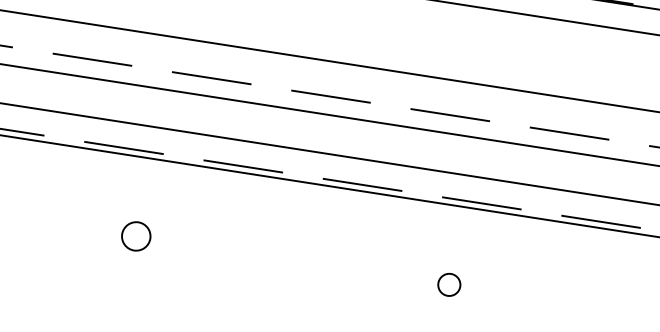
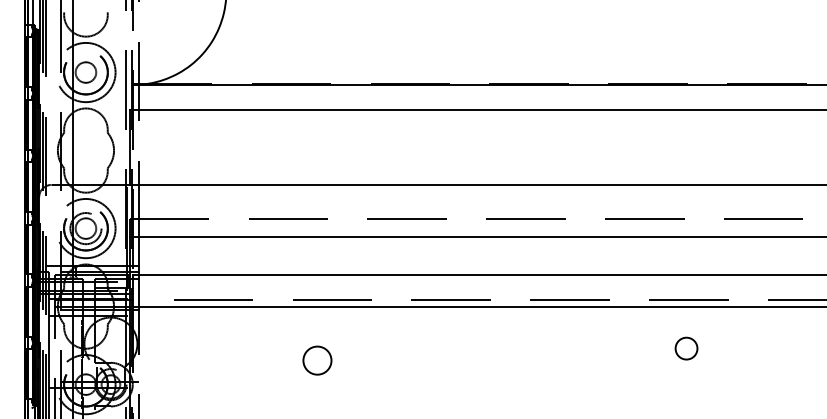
circle: (136, 236) -> (317, 360), moved
circle: (449, 284) -> (686, 348), moved

